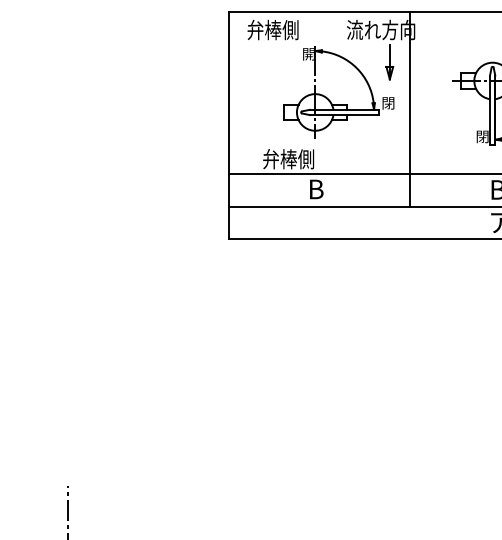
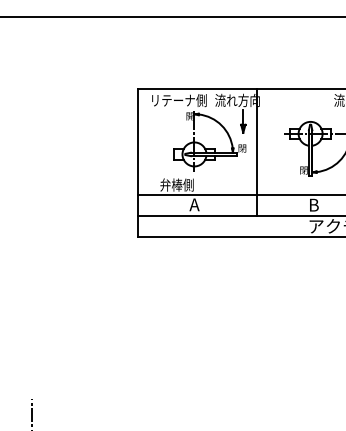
text: (290, 30) -> (178, 100), 弁棒側 -> リテーナ側
text: (315, 188) -> (194, 204), B -> A

